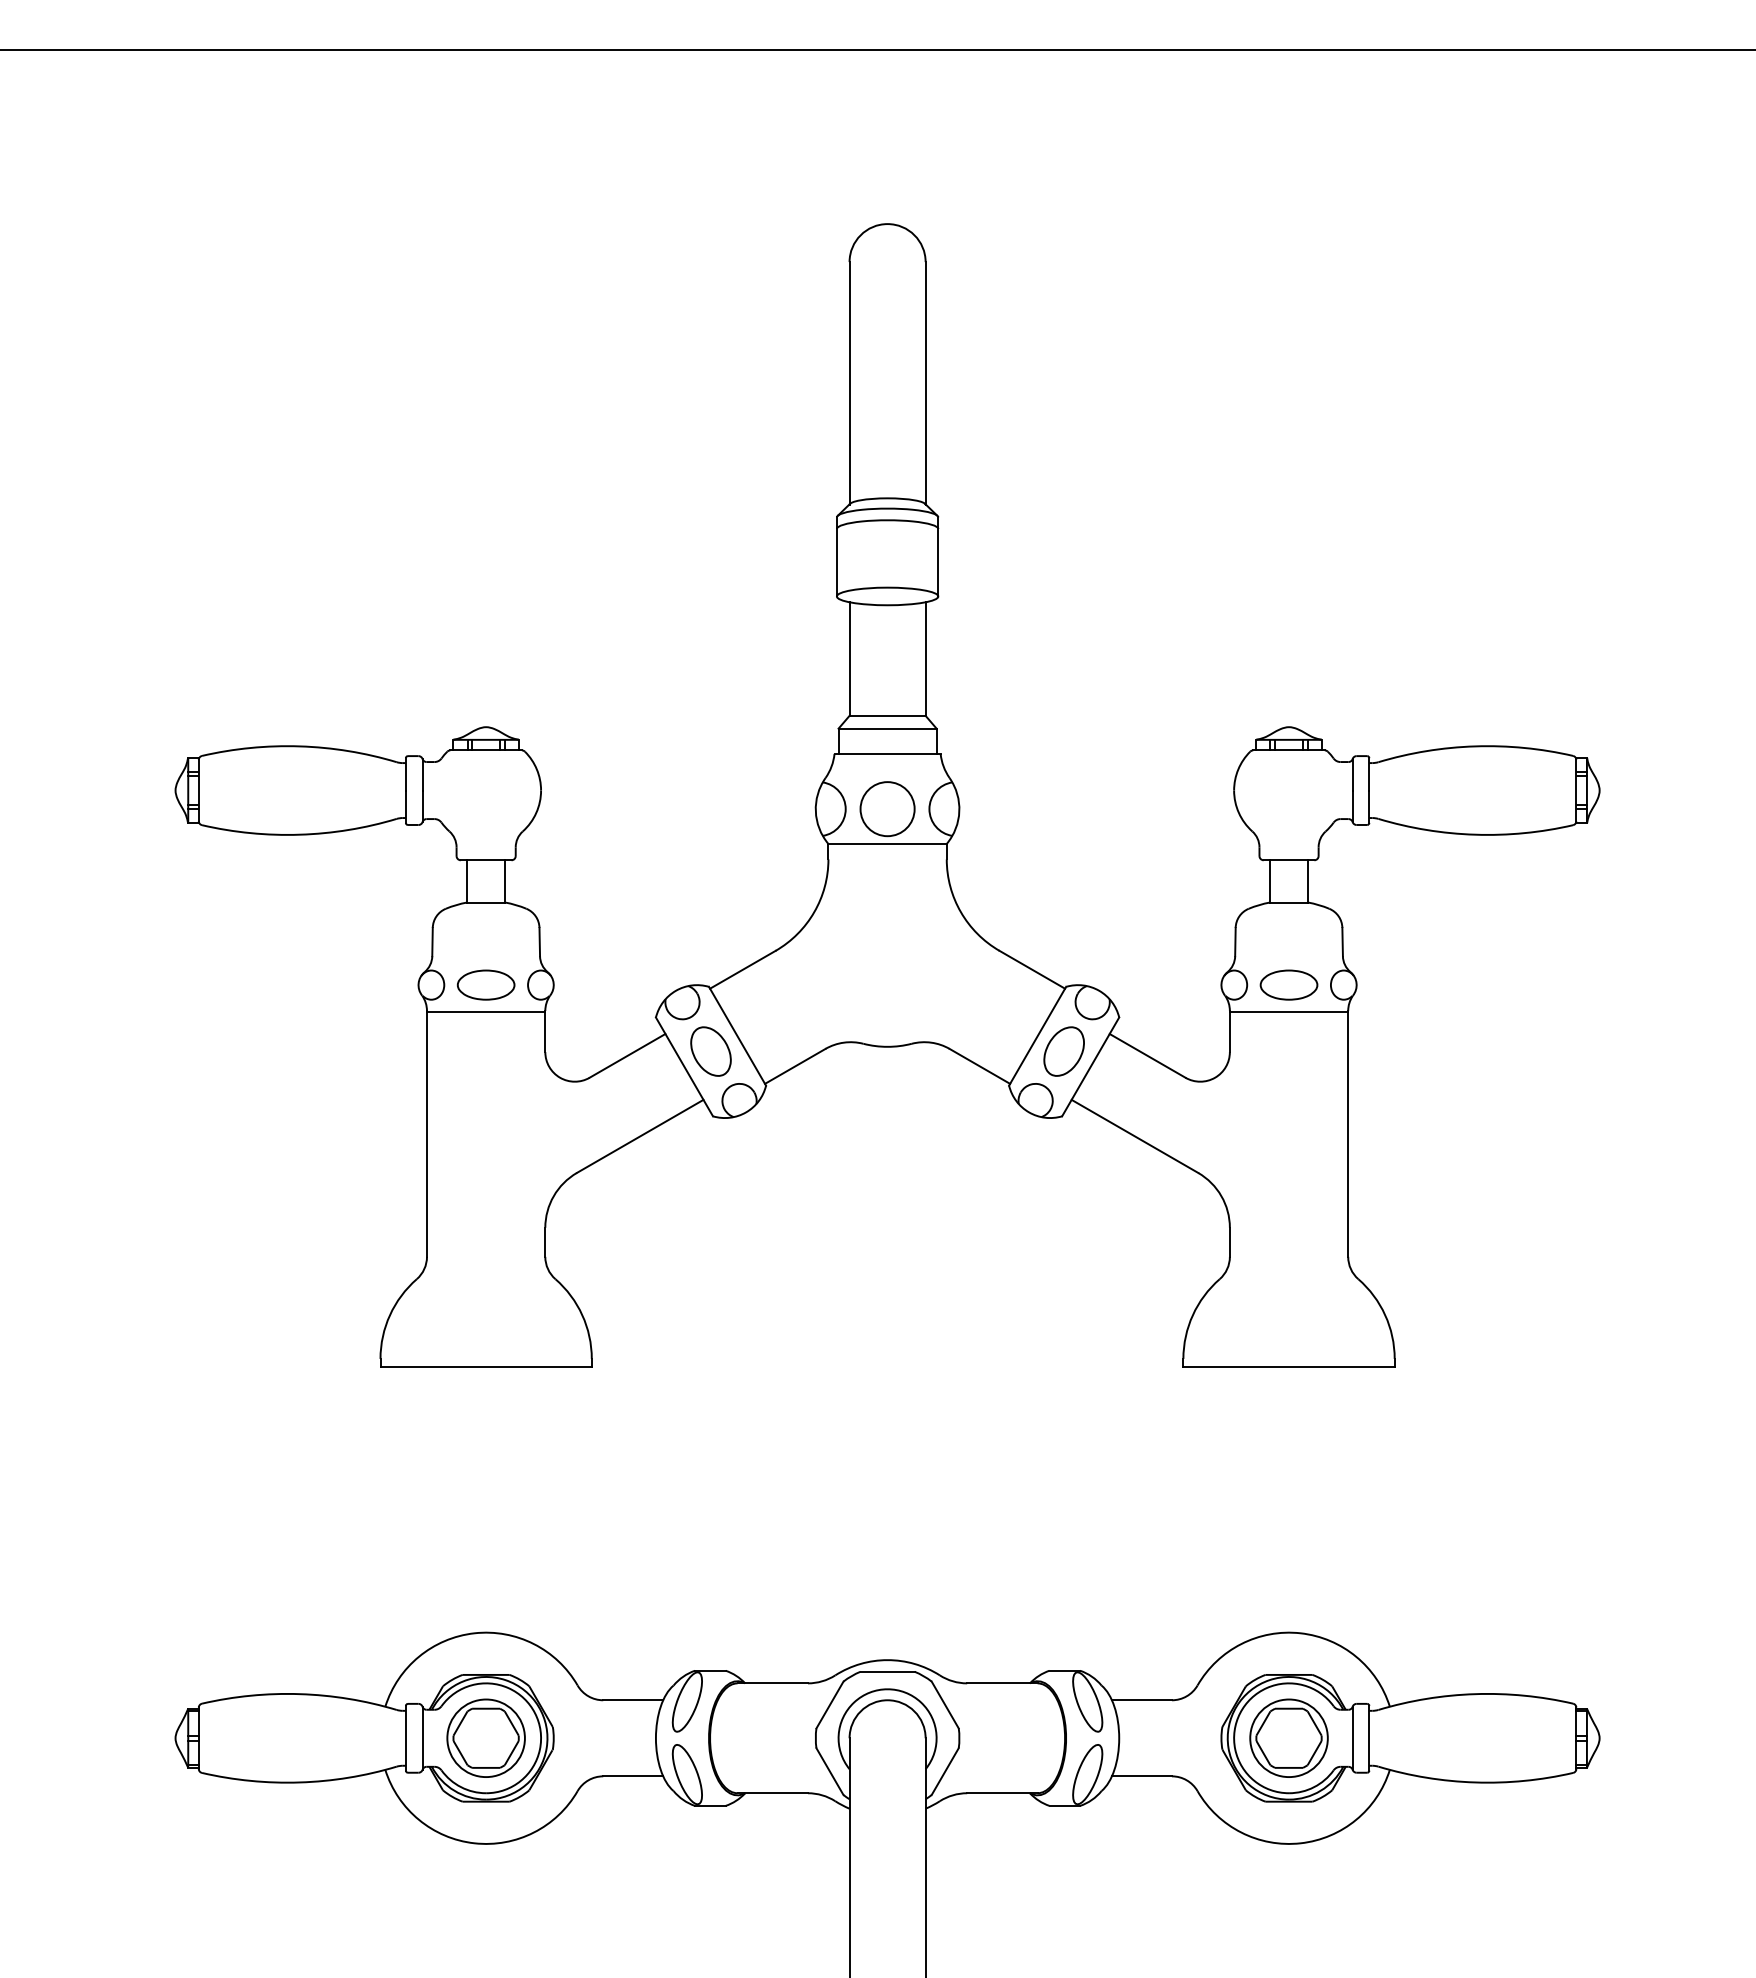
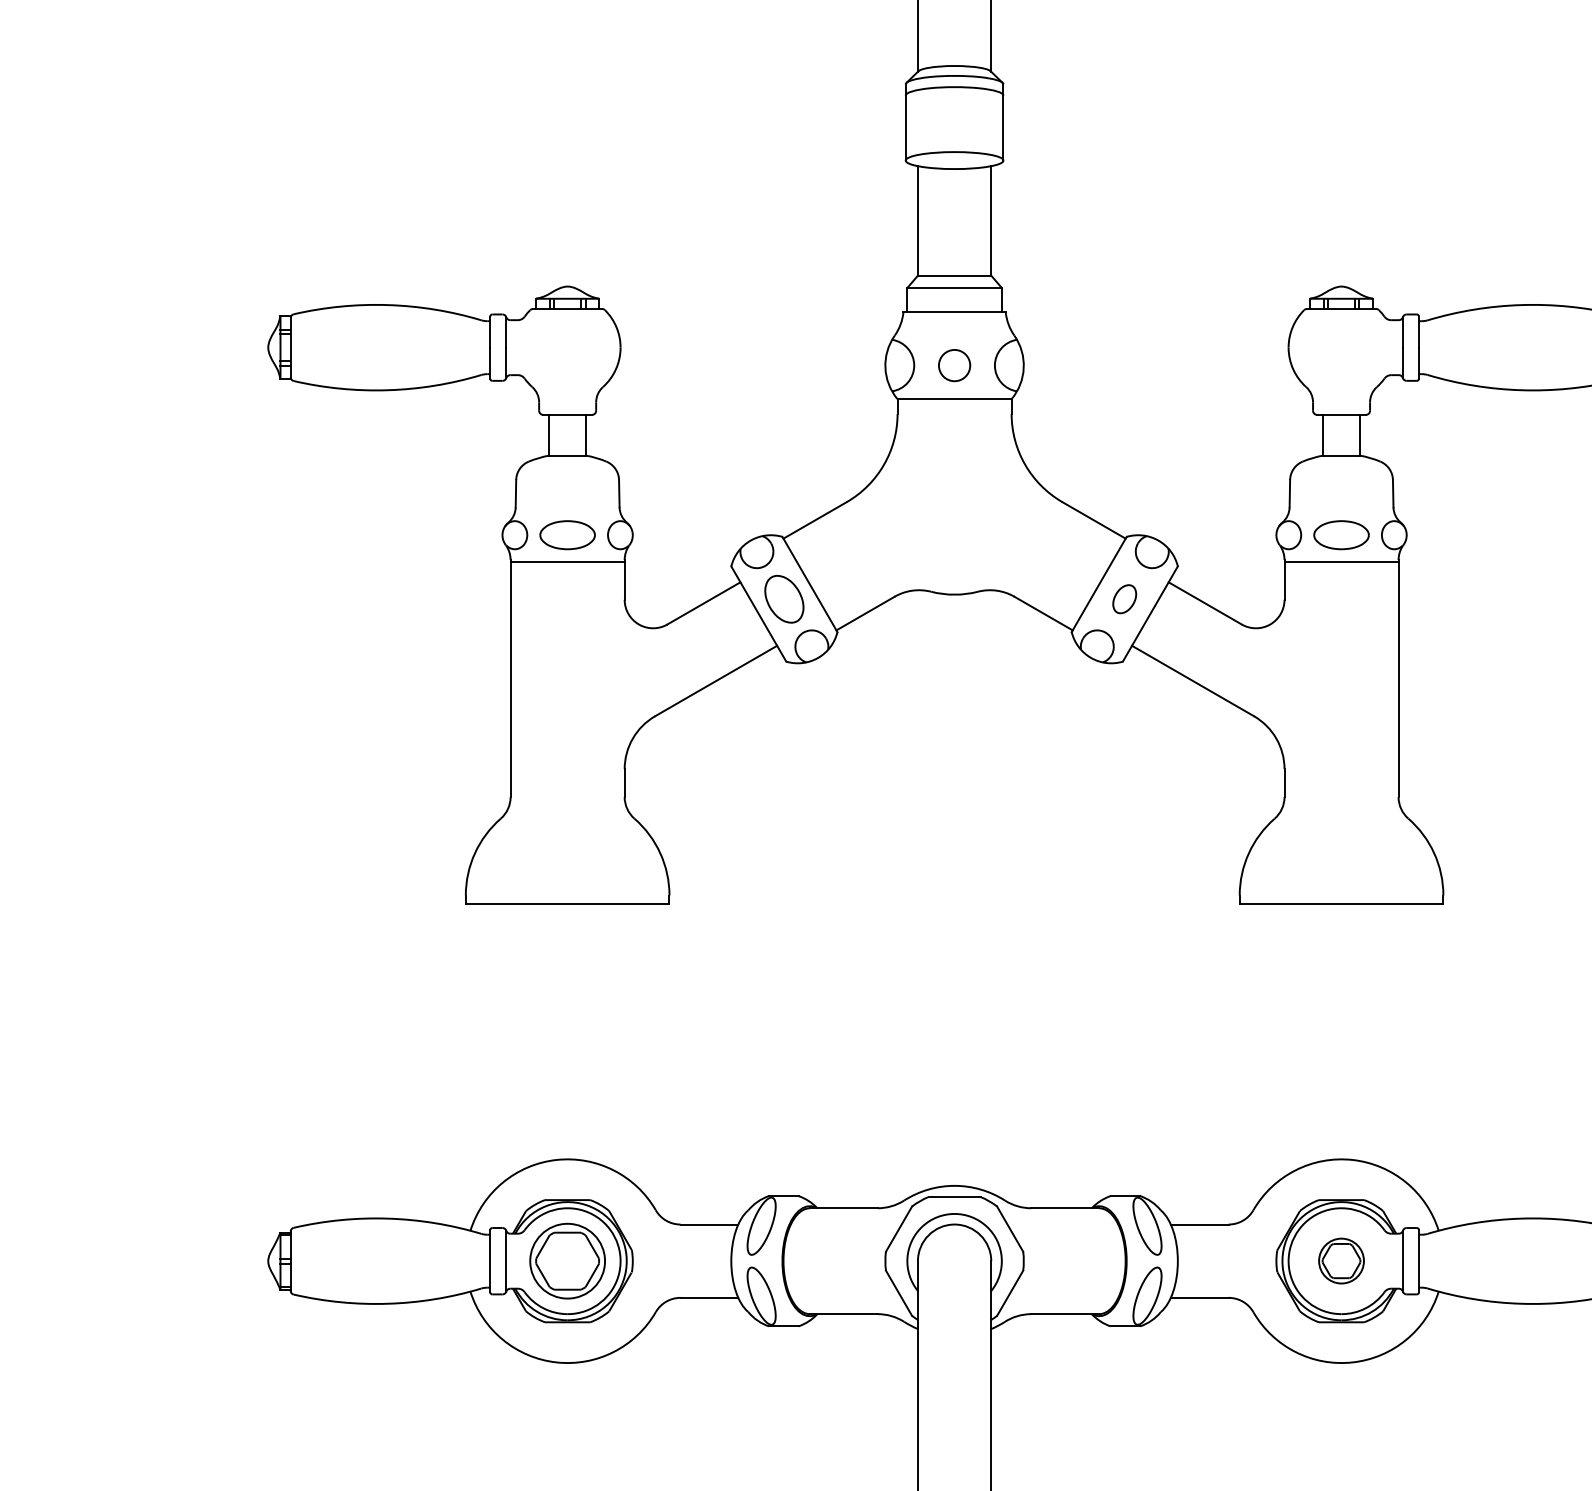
circle: (887, 809) -> (954, 365), size x0.6
part: (1063, 1051) -> (1124, 599), size x0.6
part: (1288, 1737) -> (1341, 1260), size x0.6

